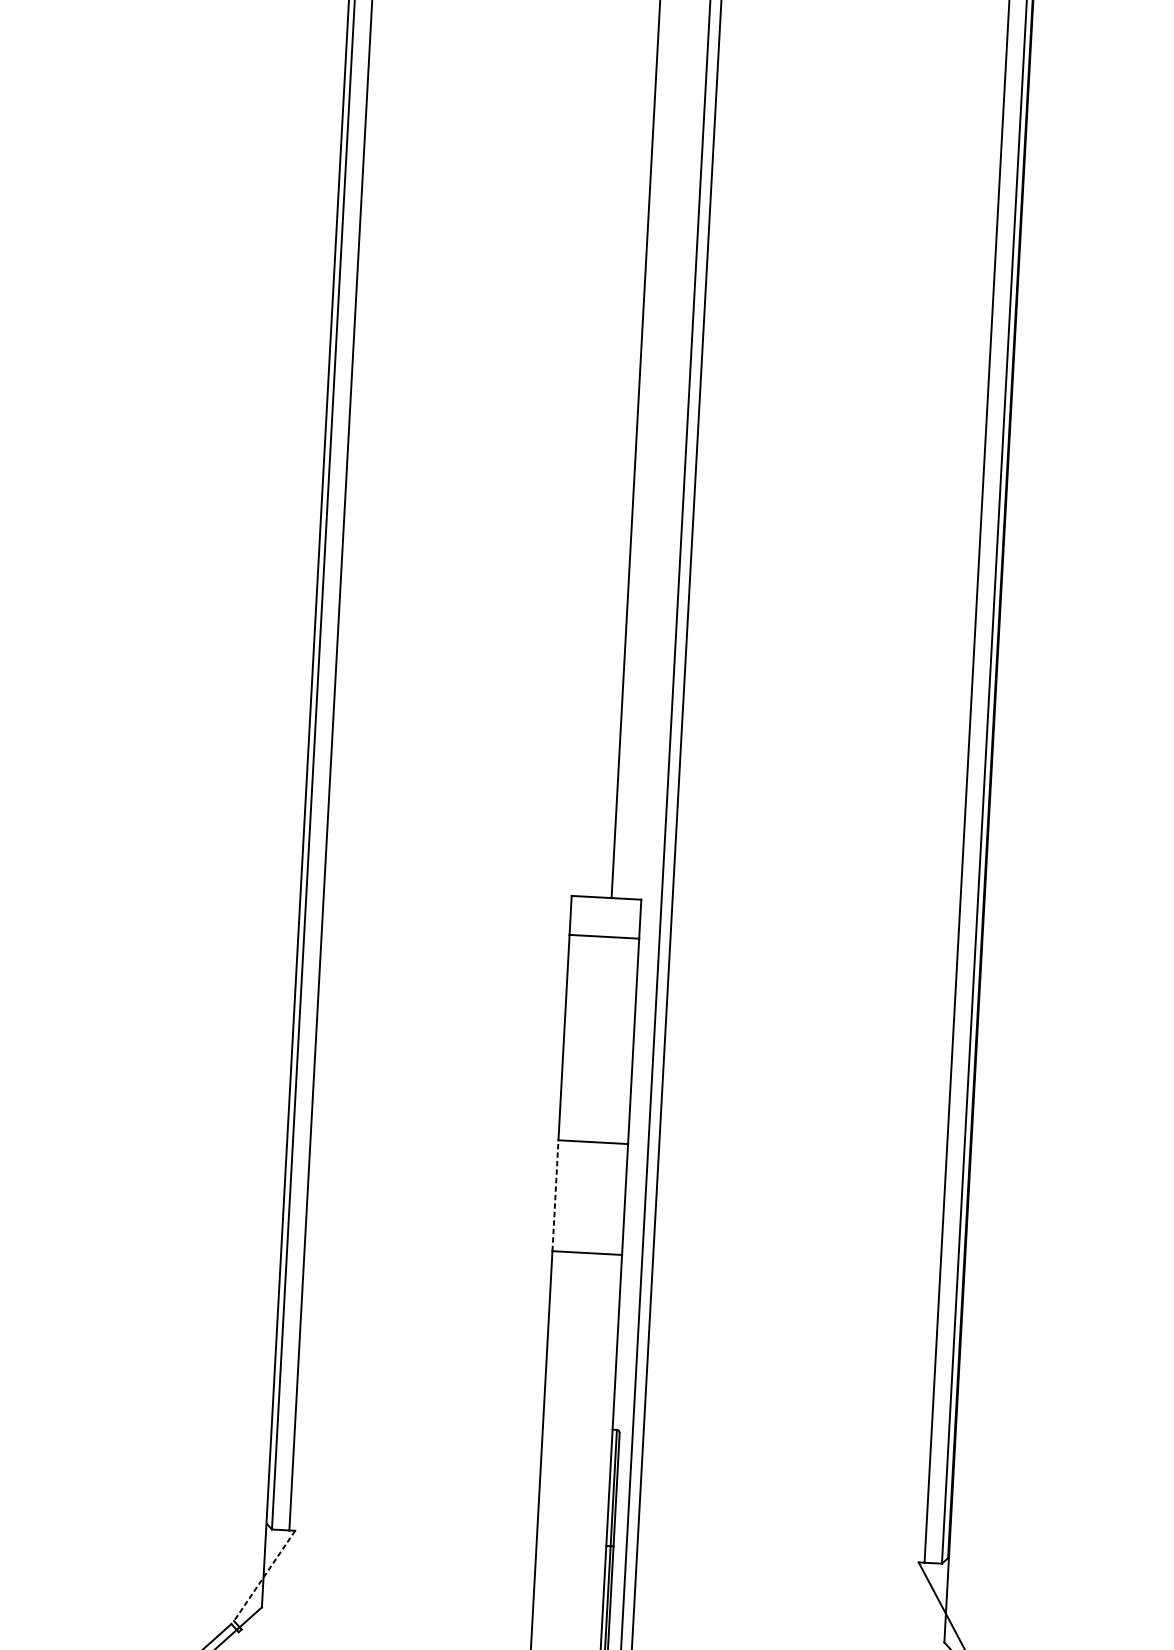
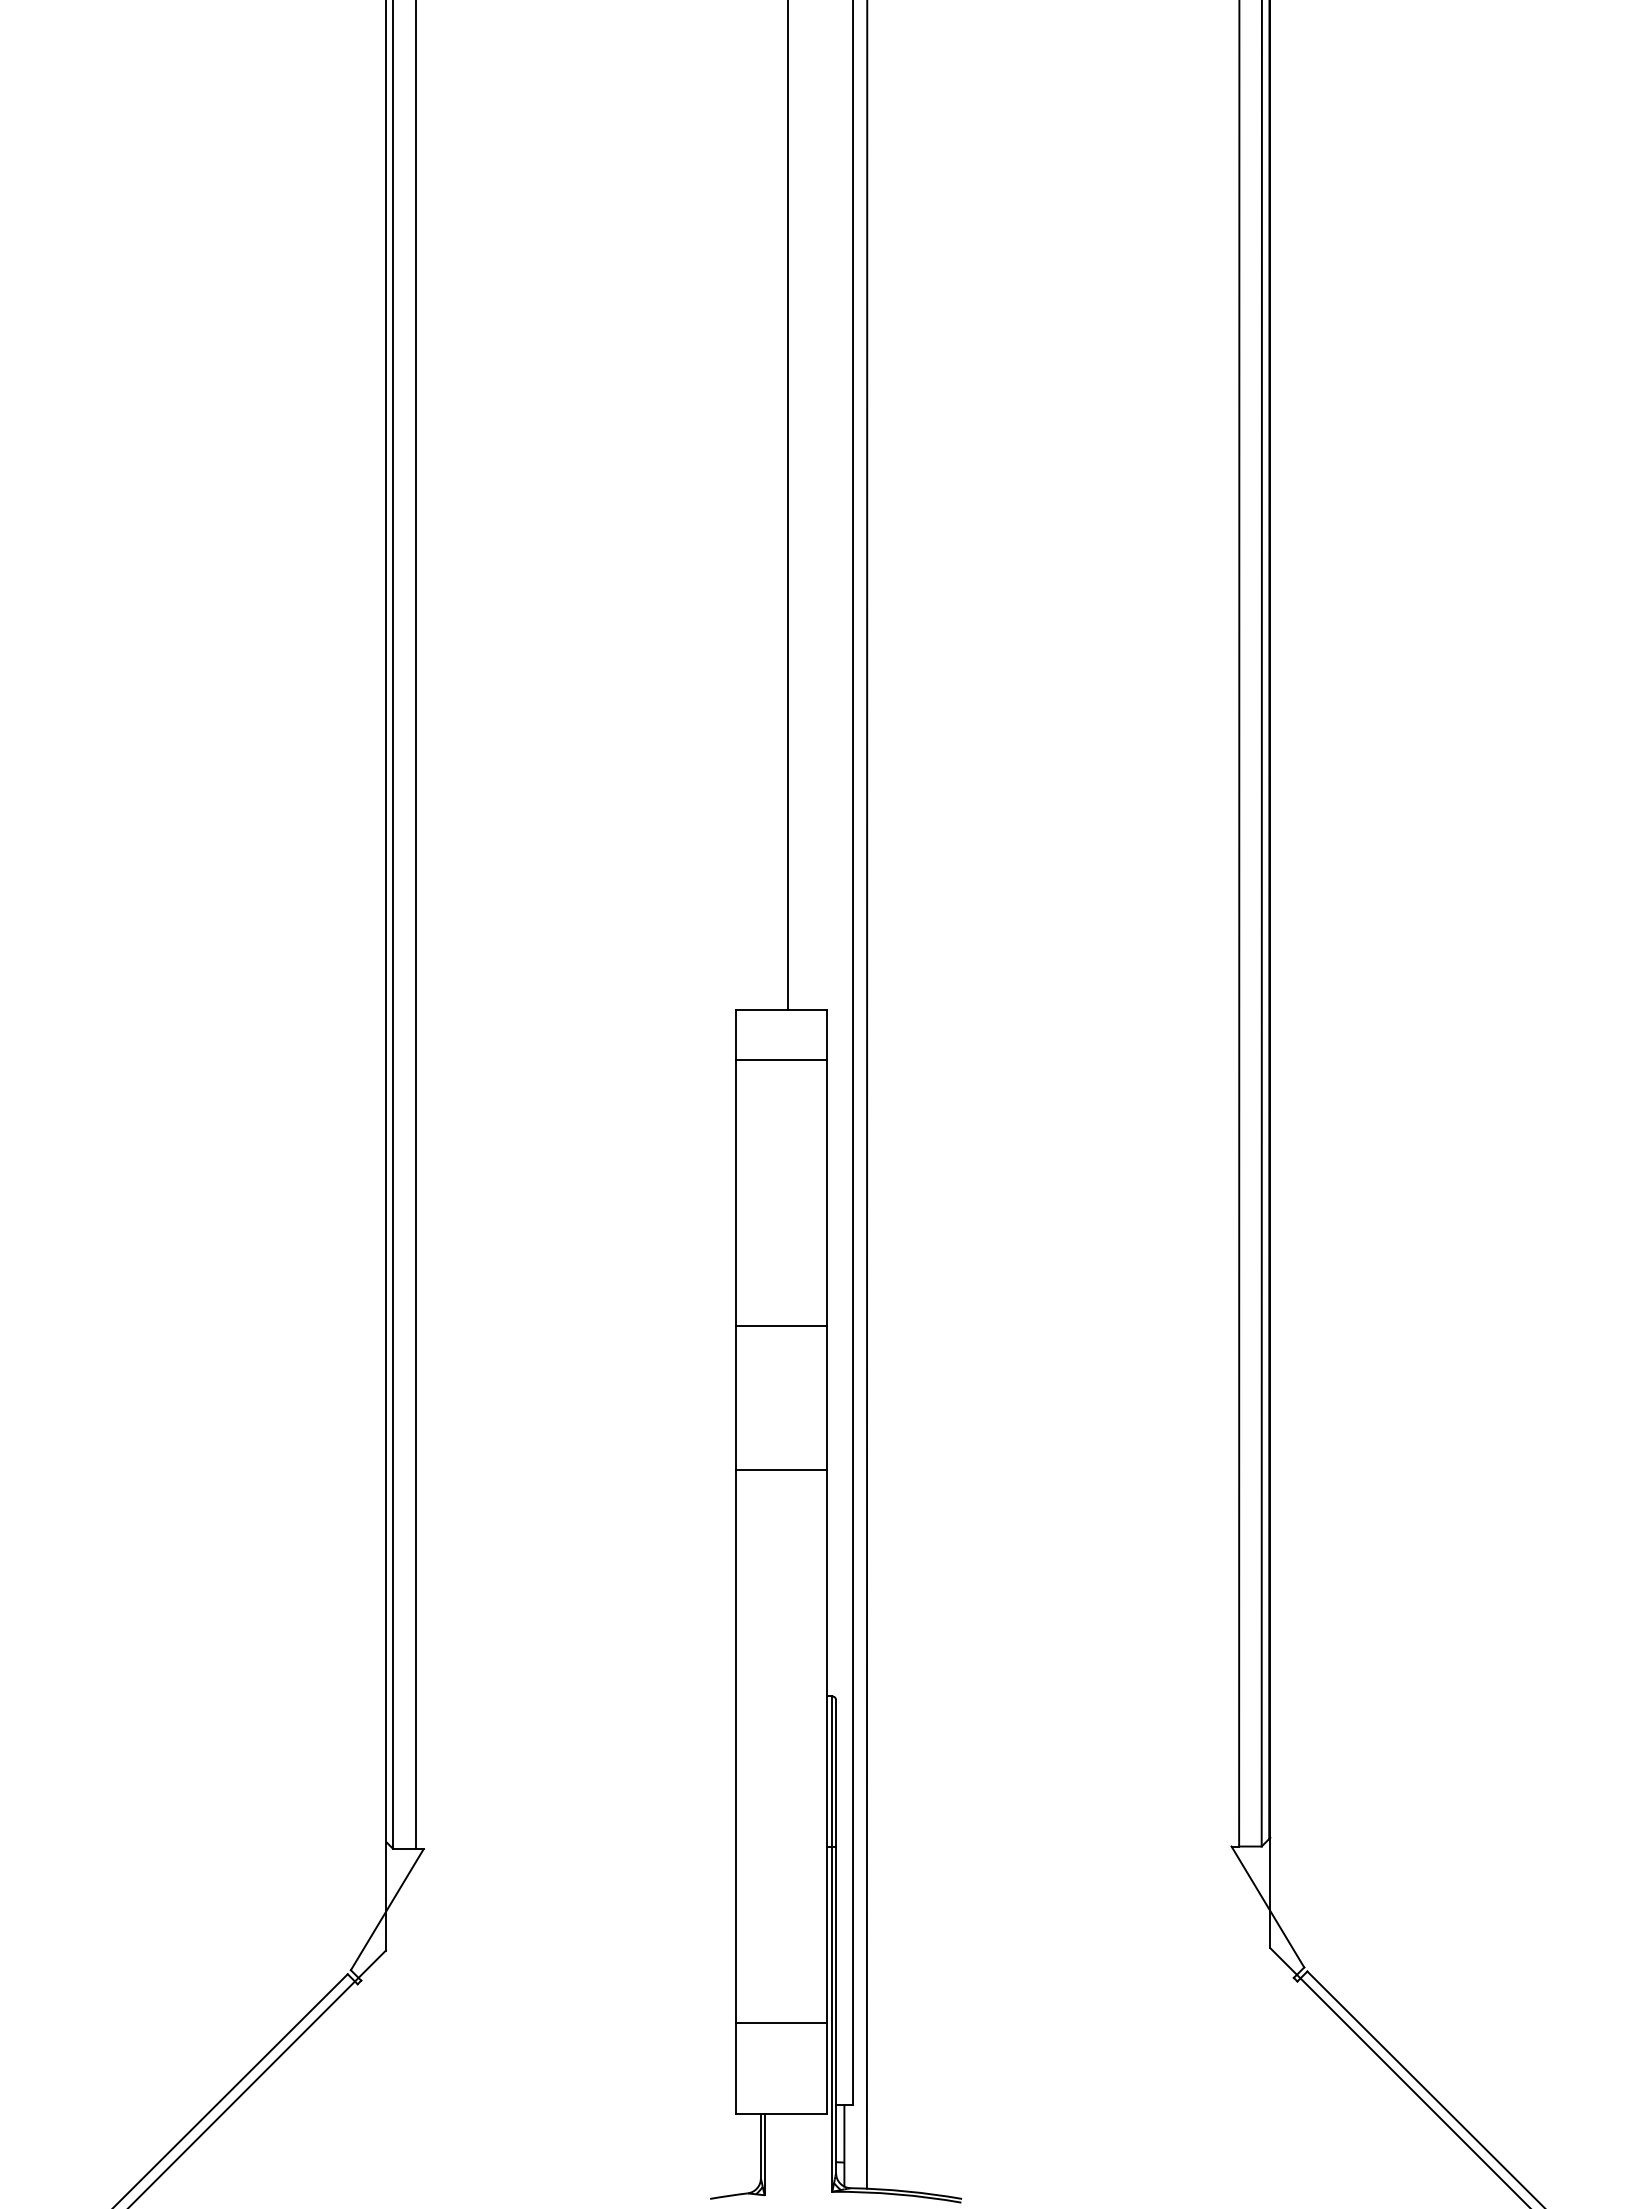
line: (555, 1196) -> (736, 1398), dashed -> solid
line: (264, 1575) -> (387, 1909), dashed -> solid

